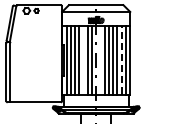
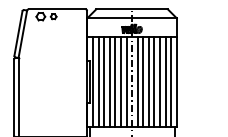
line: (121, 59) -> (165, 80), dashed -> solid
line: (83, 60) -> (115, 82), added
line: (100, 60) -> (137, 82), added

